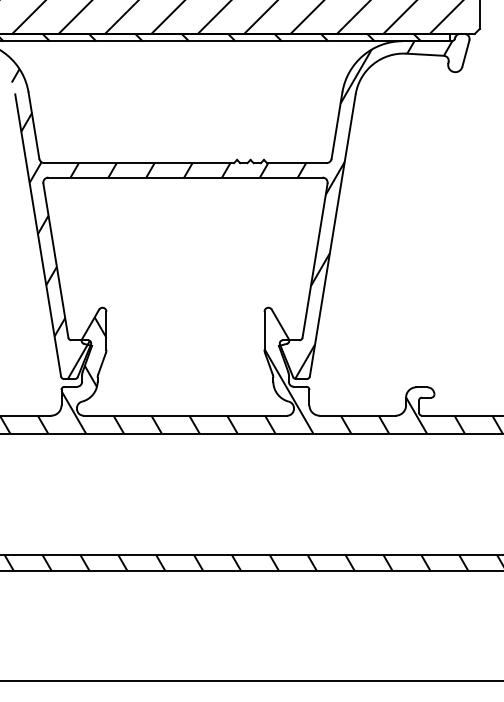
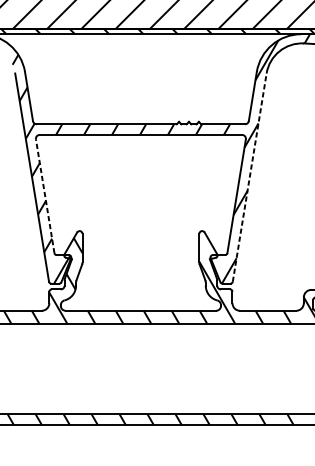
line: (332, 235) -> (249, 177), solid -> dashed
line: (55, 260) -> (44, 196), solid -> dashed

